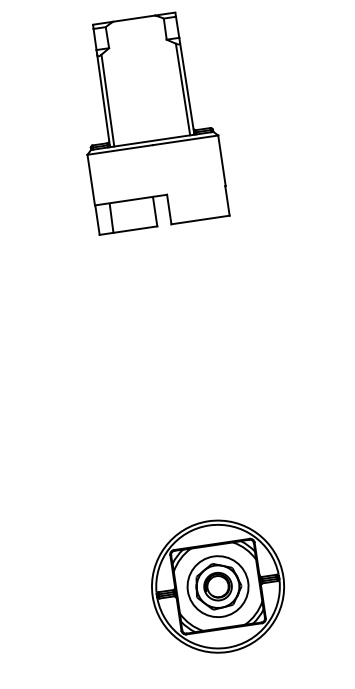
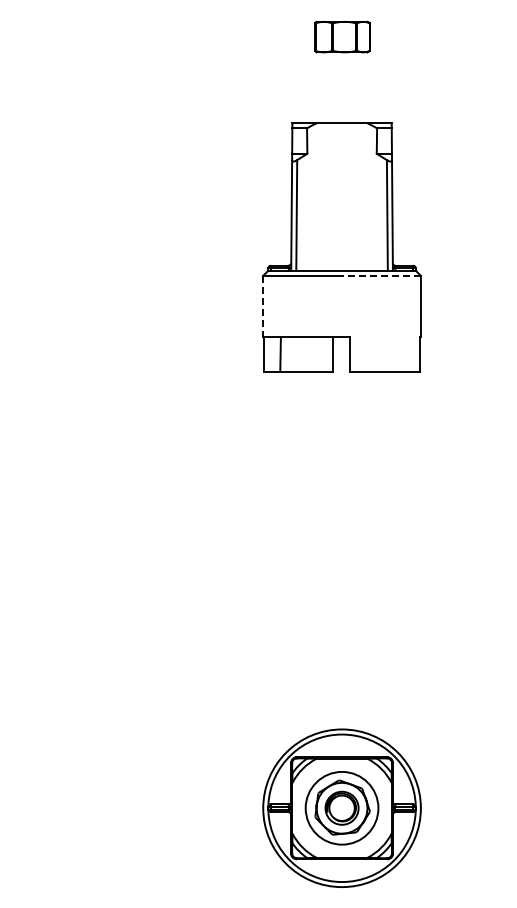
line: (184, 140) -> (380, 275), solid -> dashed
line: (91, 180) -> (263, 306), solid -> dashed

